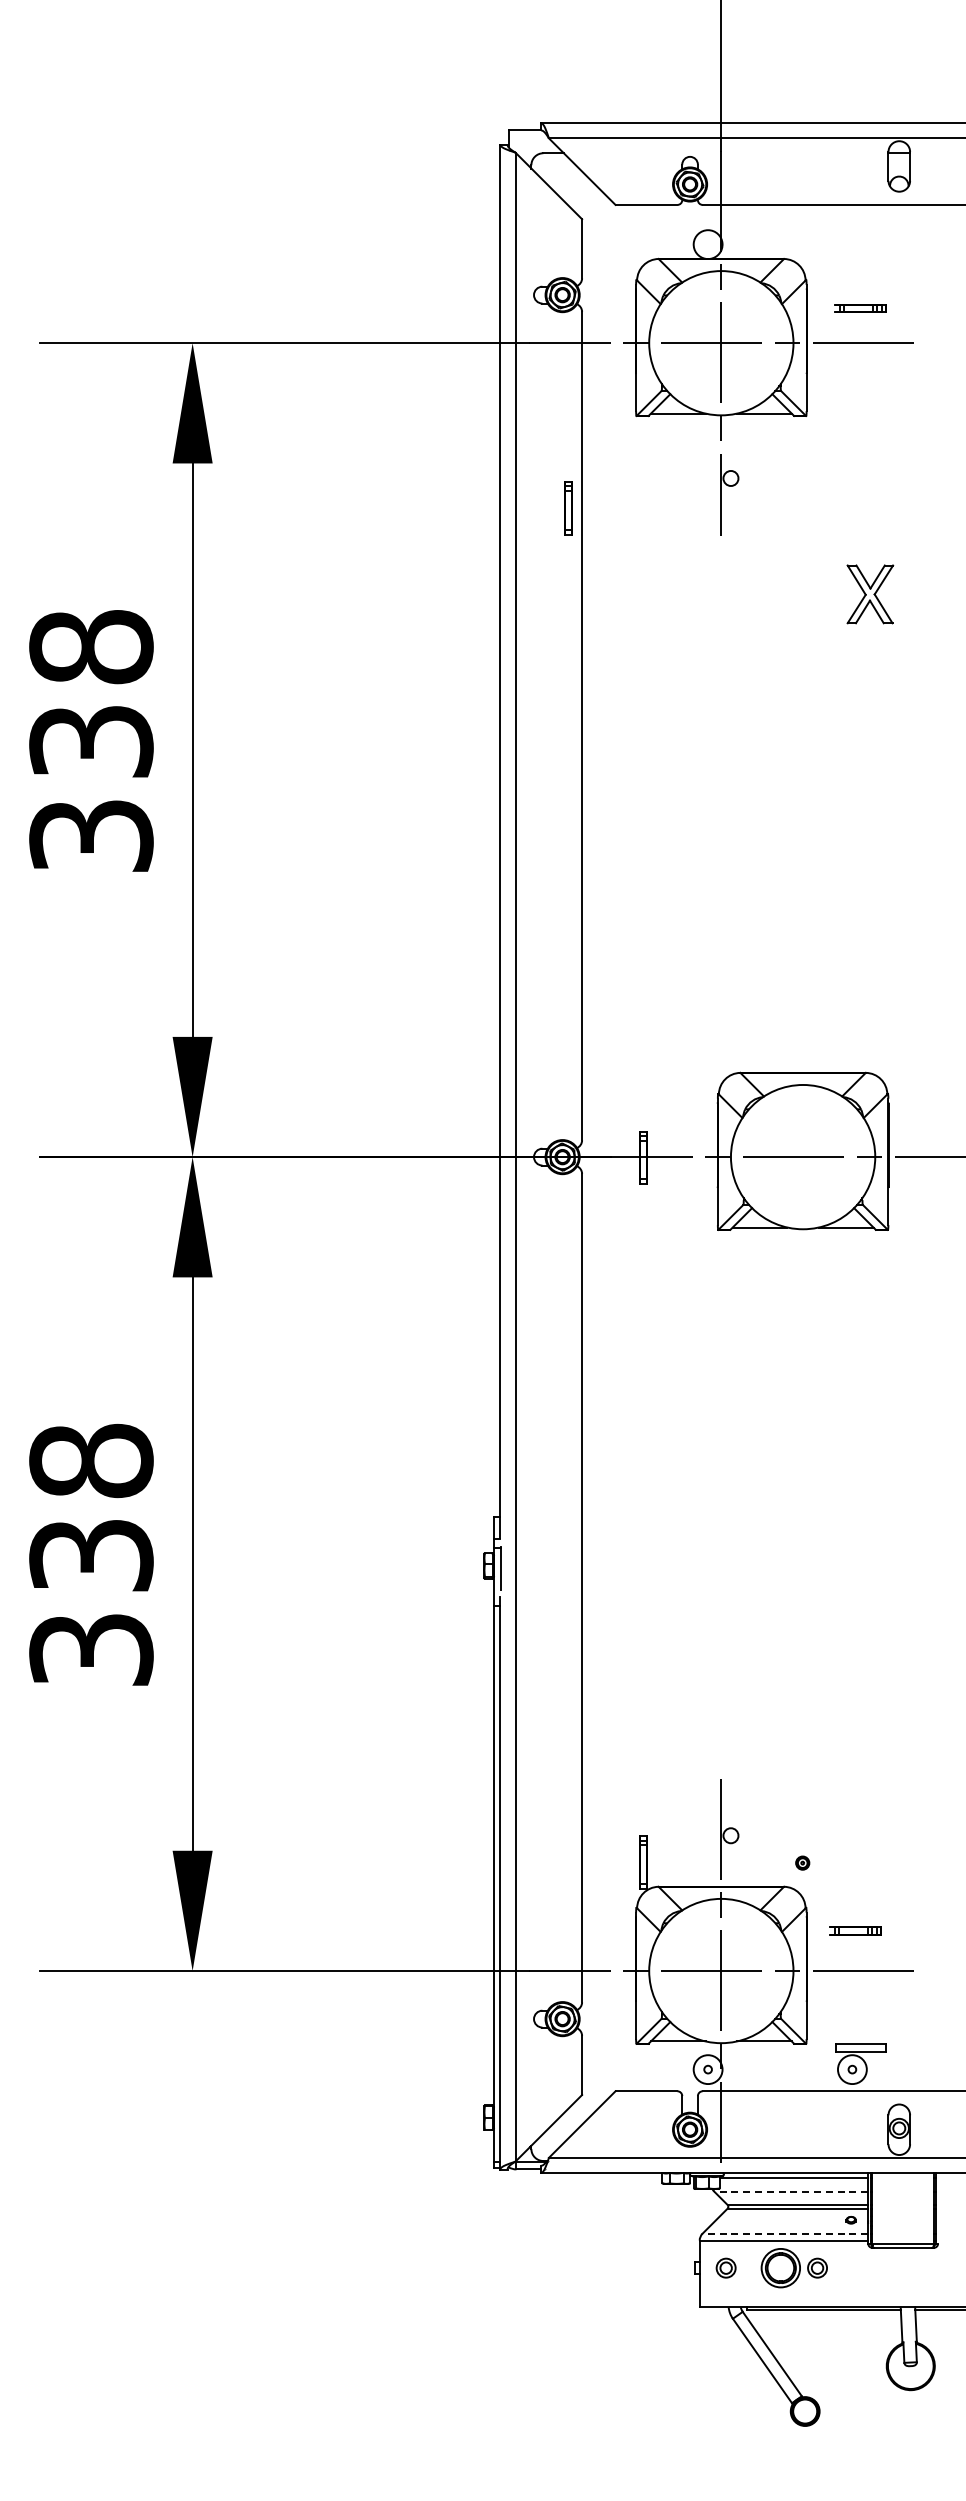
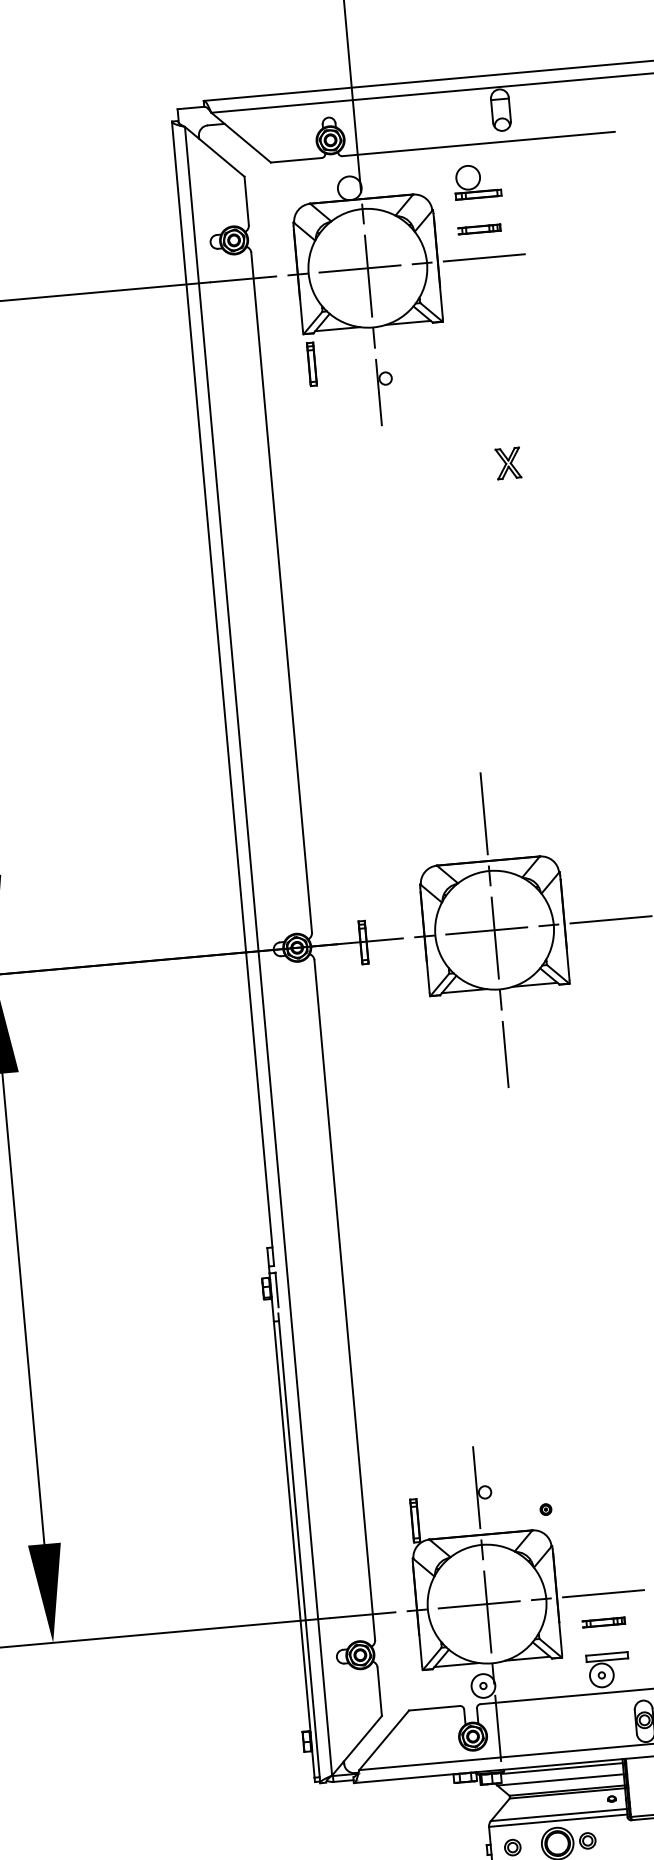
part: (863, 249) -> (477, 180), added
part: (568, 508) -> (312, 364), moved
part: (870, 594) -> (508, 463), size x0.62
line: (803, 1156) -> (494, 929), added
part: (855, 1930) -> (603, 1622), moved
line: (790, 2191) -> (559, 1779), dashed -> solid
line: (785, 2233) -> (558, 1814), dashed -> solid

